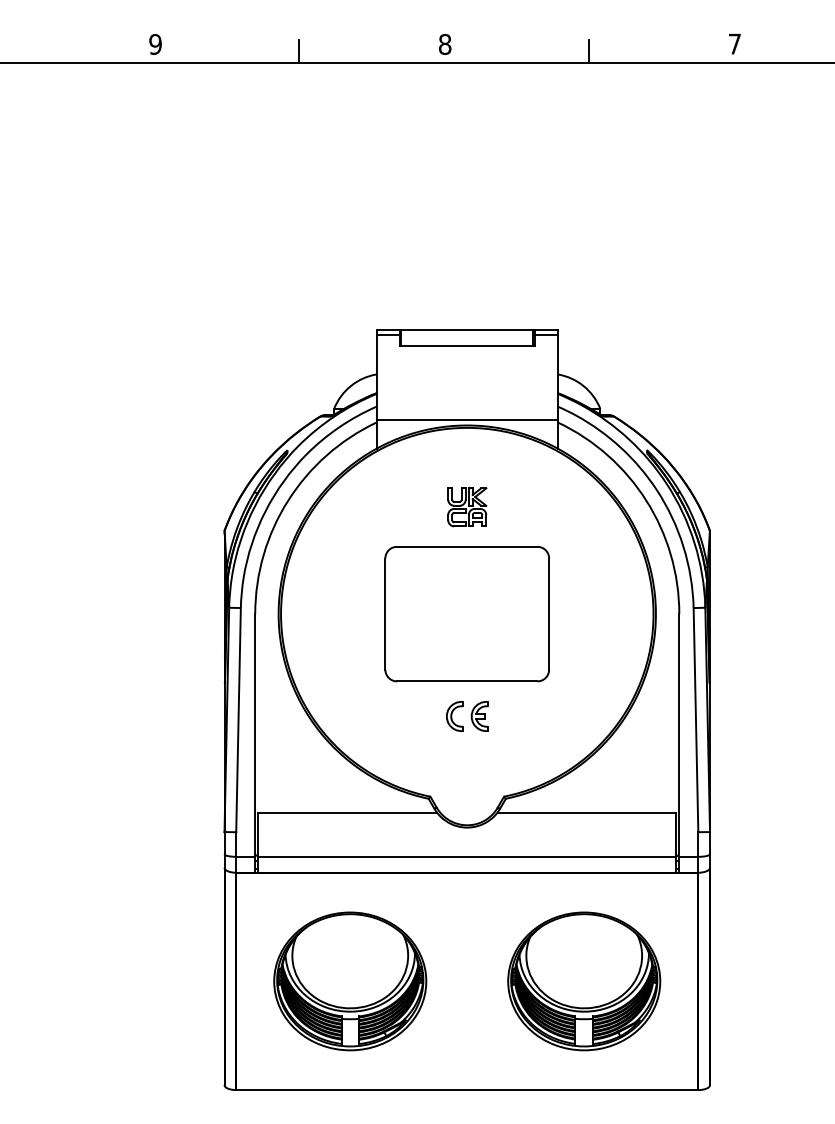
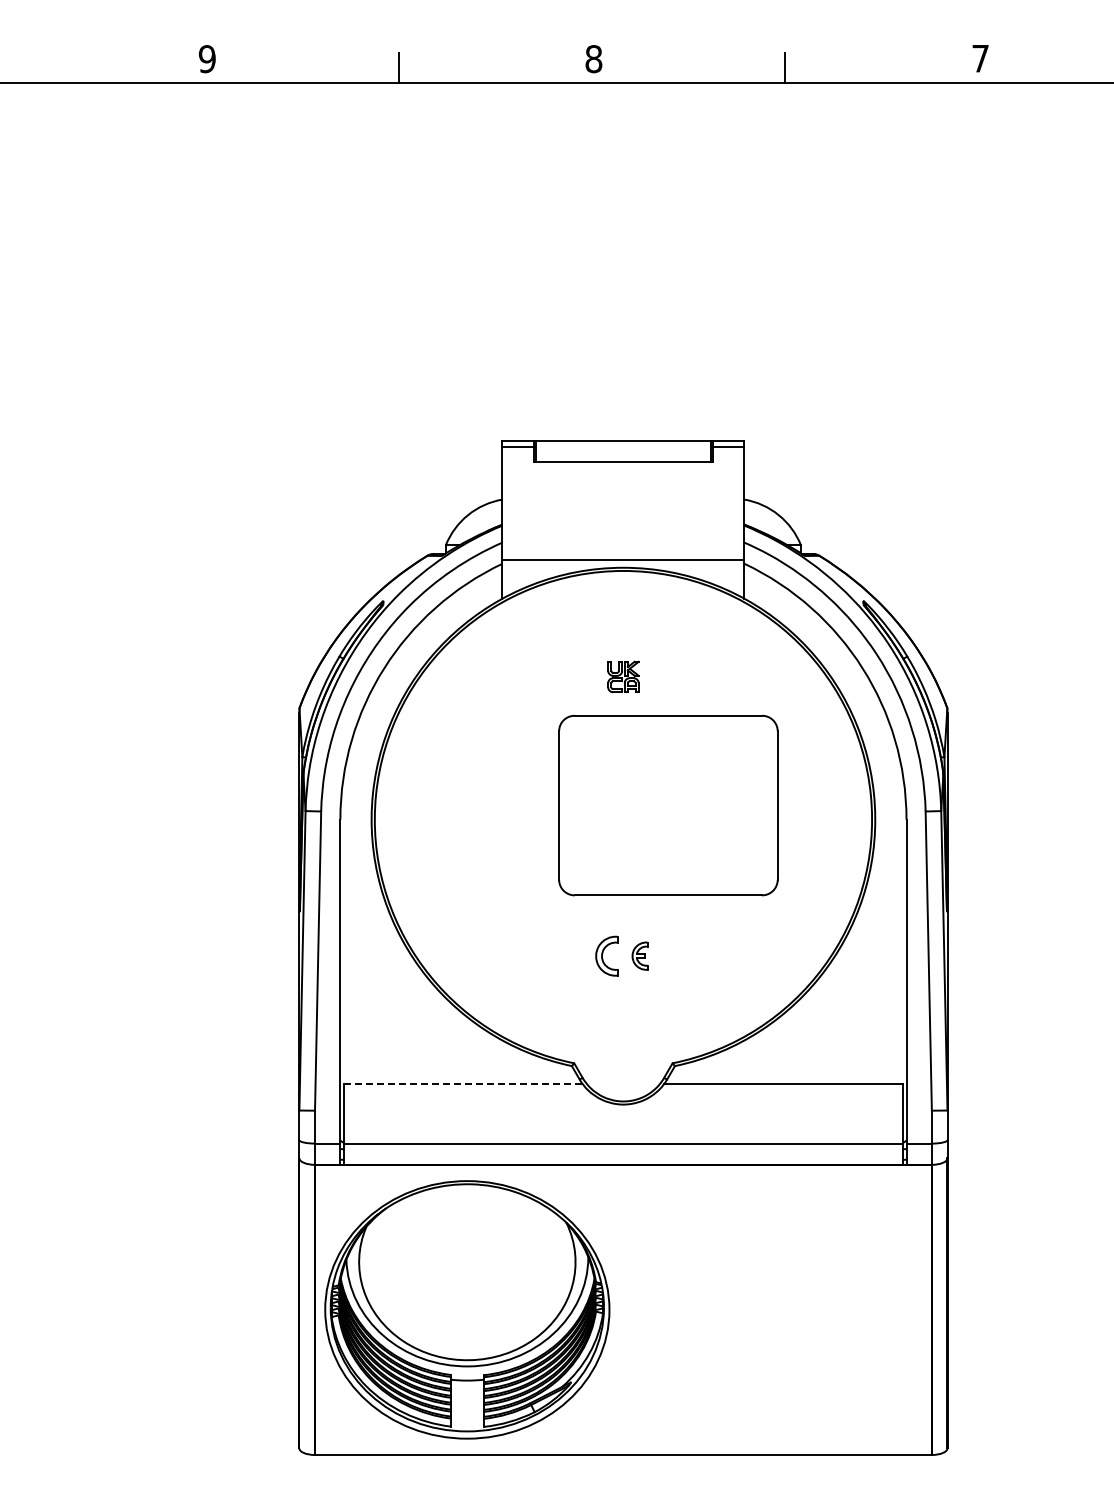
part: (467, 506) -> (623, 676), size x0.6
part: (467, 614) -> (668, 805), moved
part: (479, 715) -> (639, 955), size x0.7
line: (348, 812) -> (464, 1084), solid -> dashed
part: (349, 981) -> (466, 1309), size x1.4
part: (584, 981) -> (779, 1309), removed

